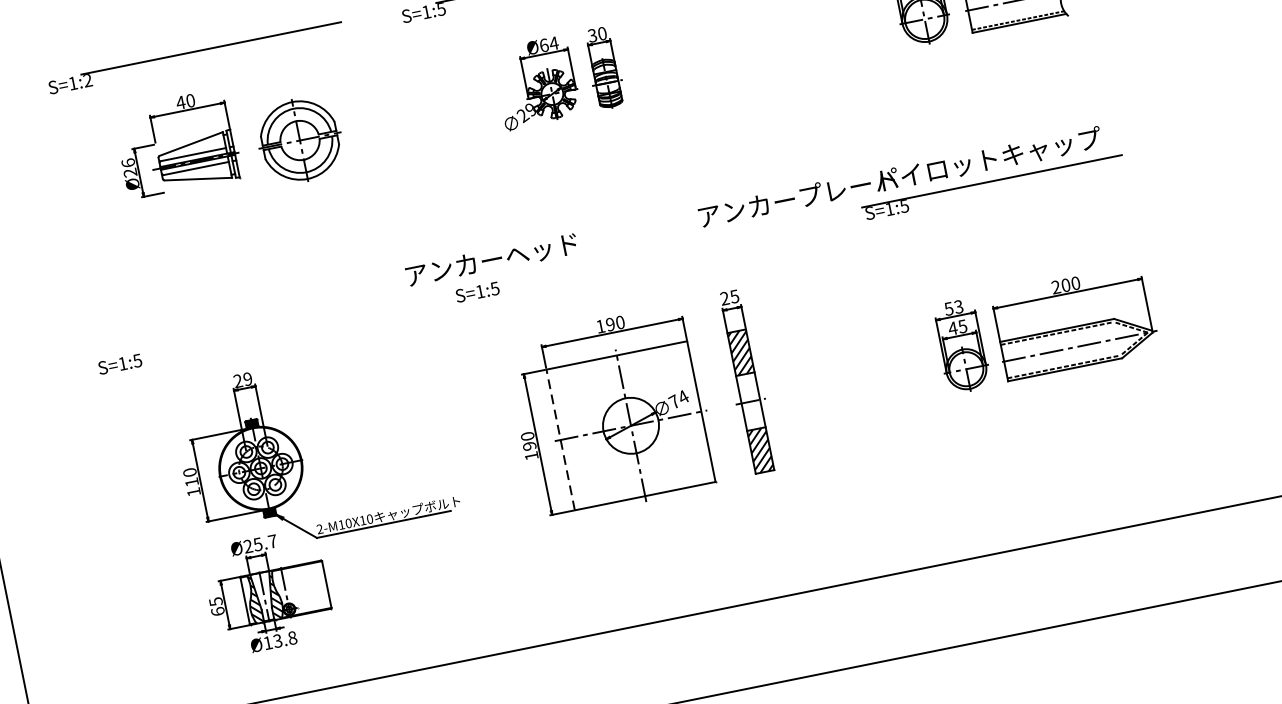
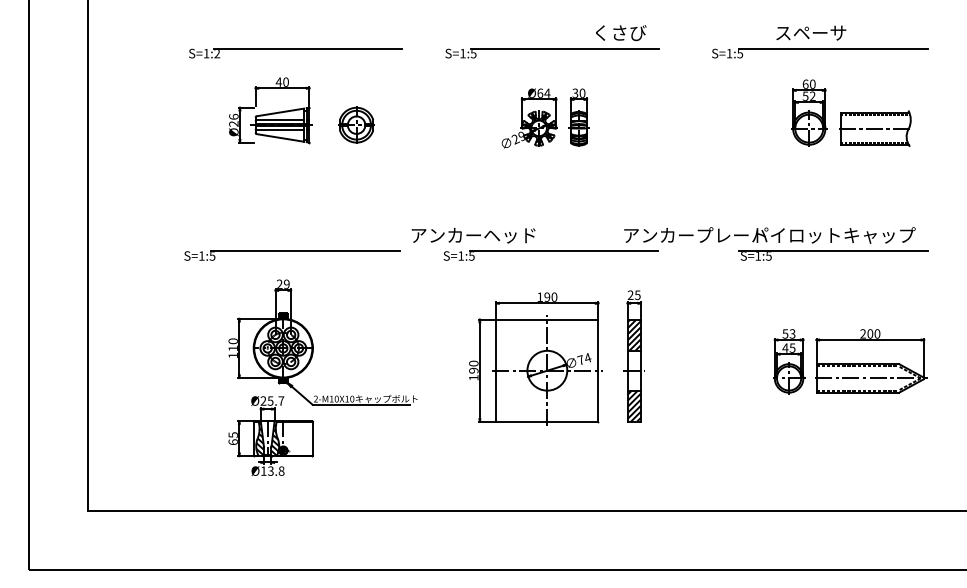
part: (299, 139) -> (356, 124), size x0.62
line: (620, 256) -> (563, 251), added
line: (264, 328) -> (305, 251), added
line: (560, 439) -> (496, 370), dashed -> solid

